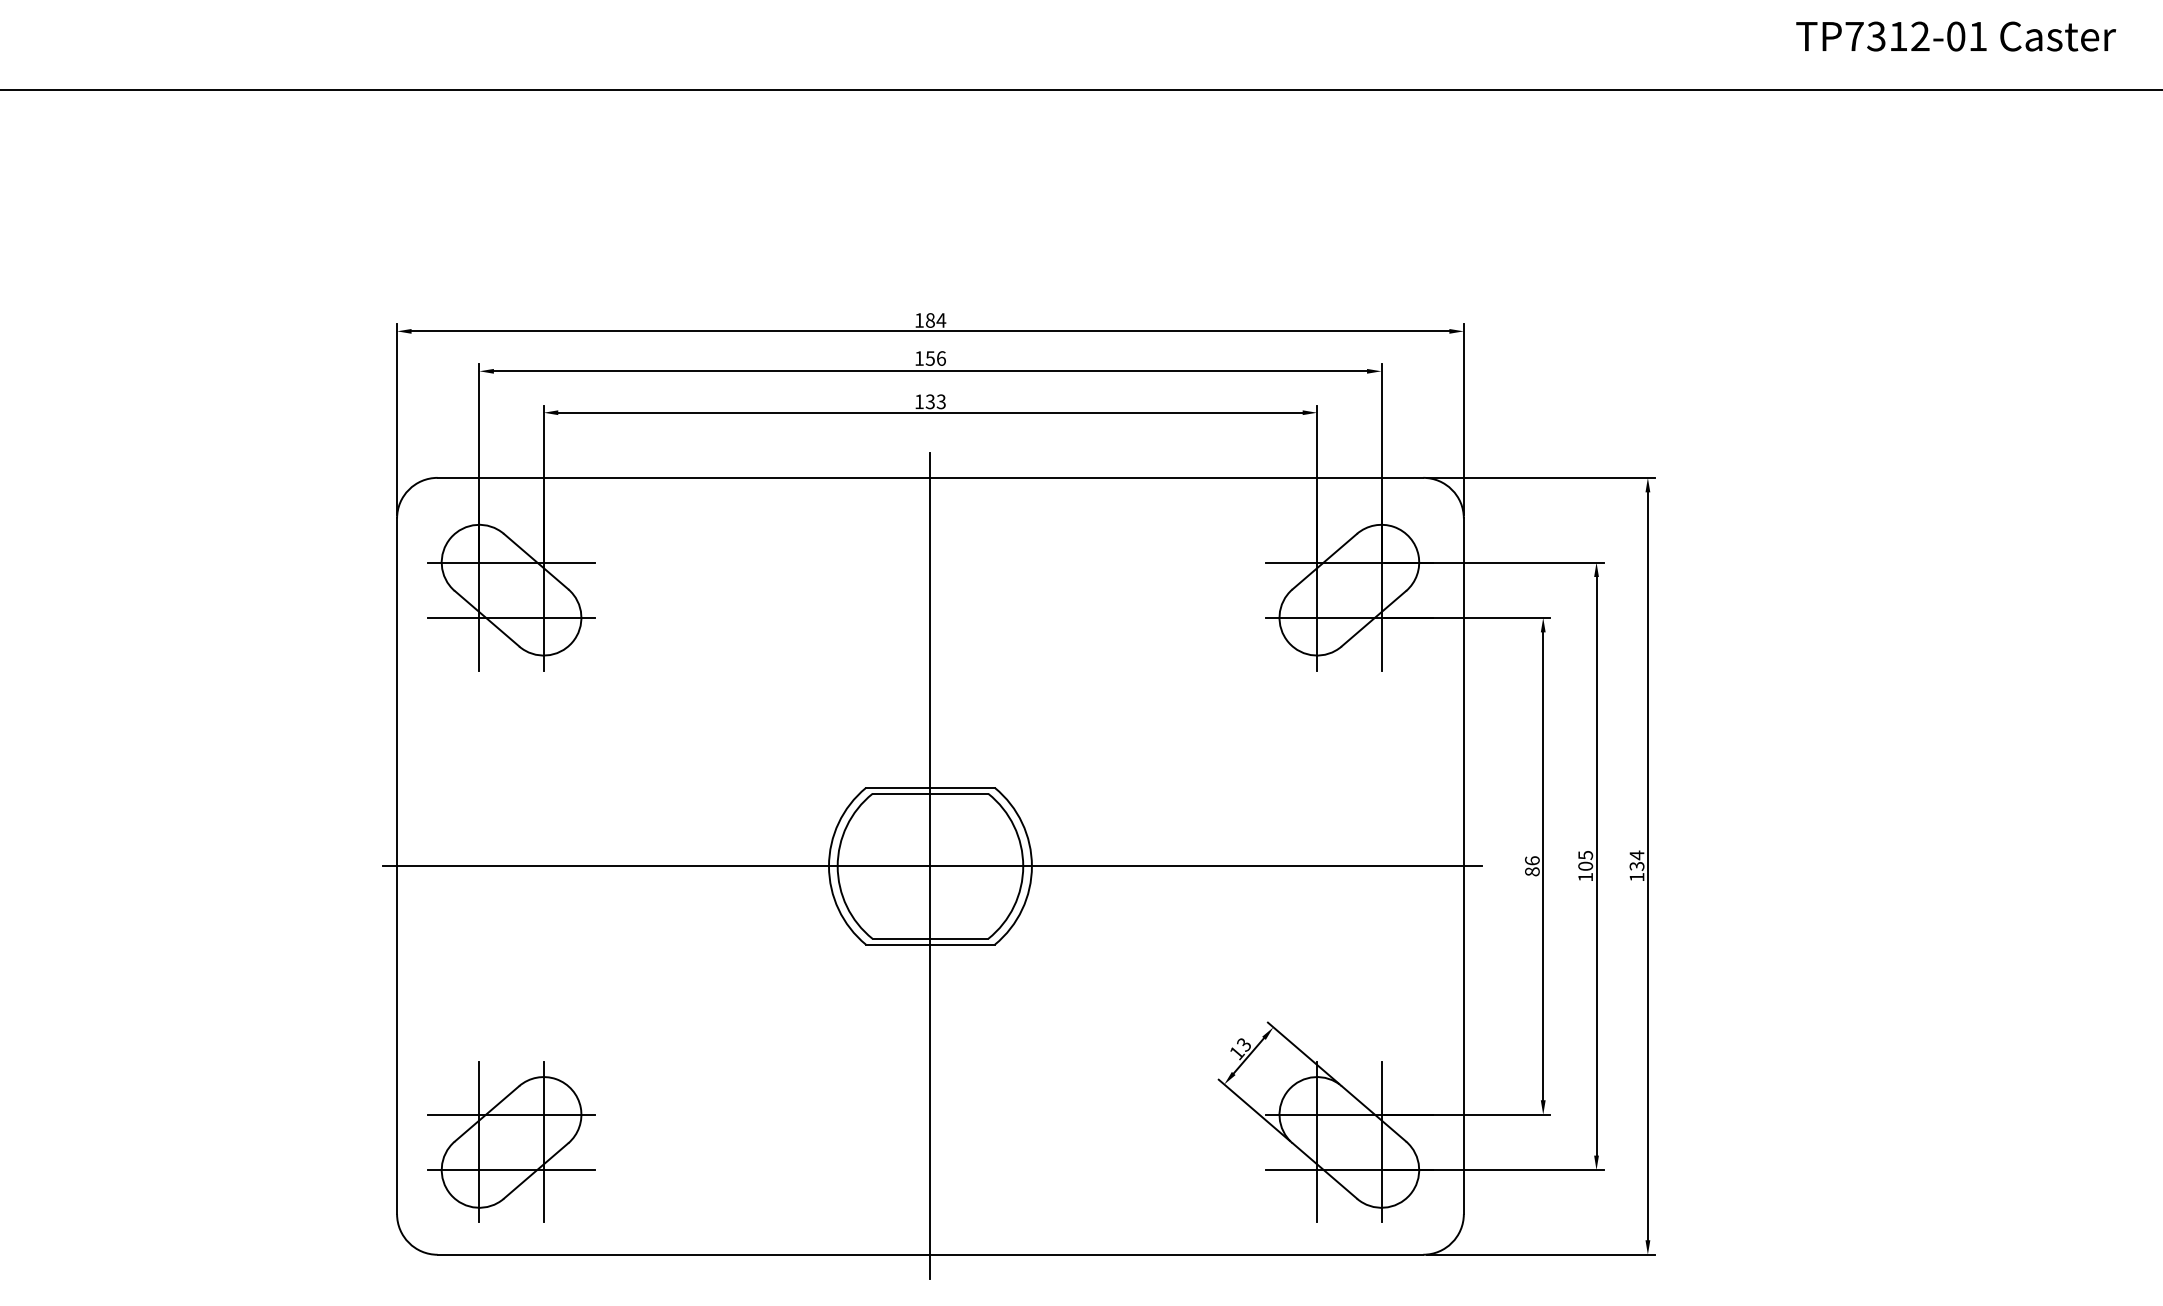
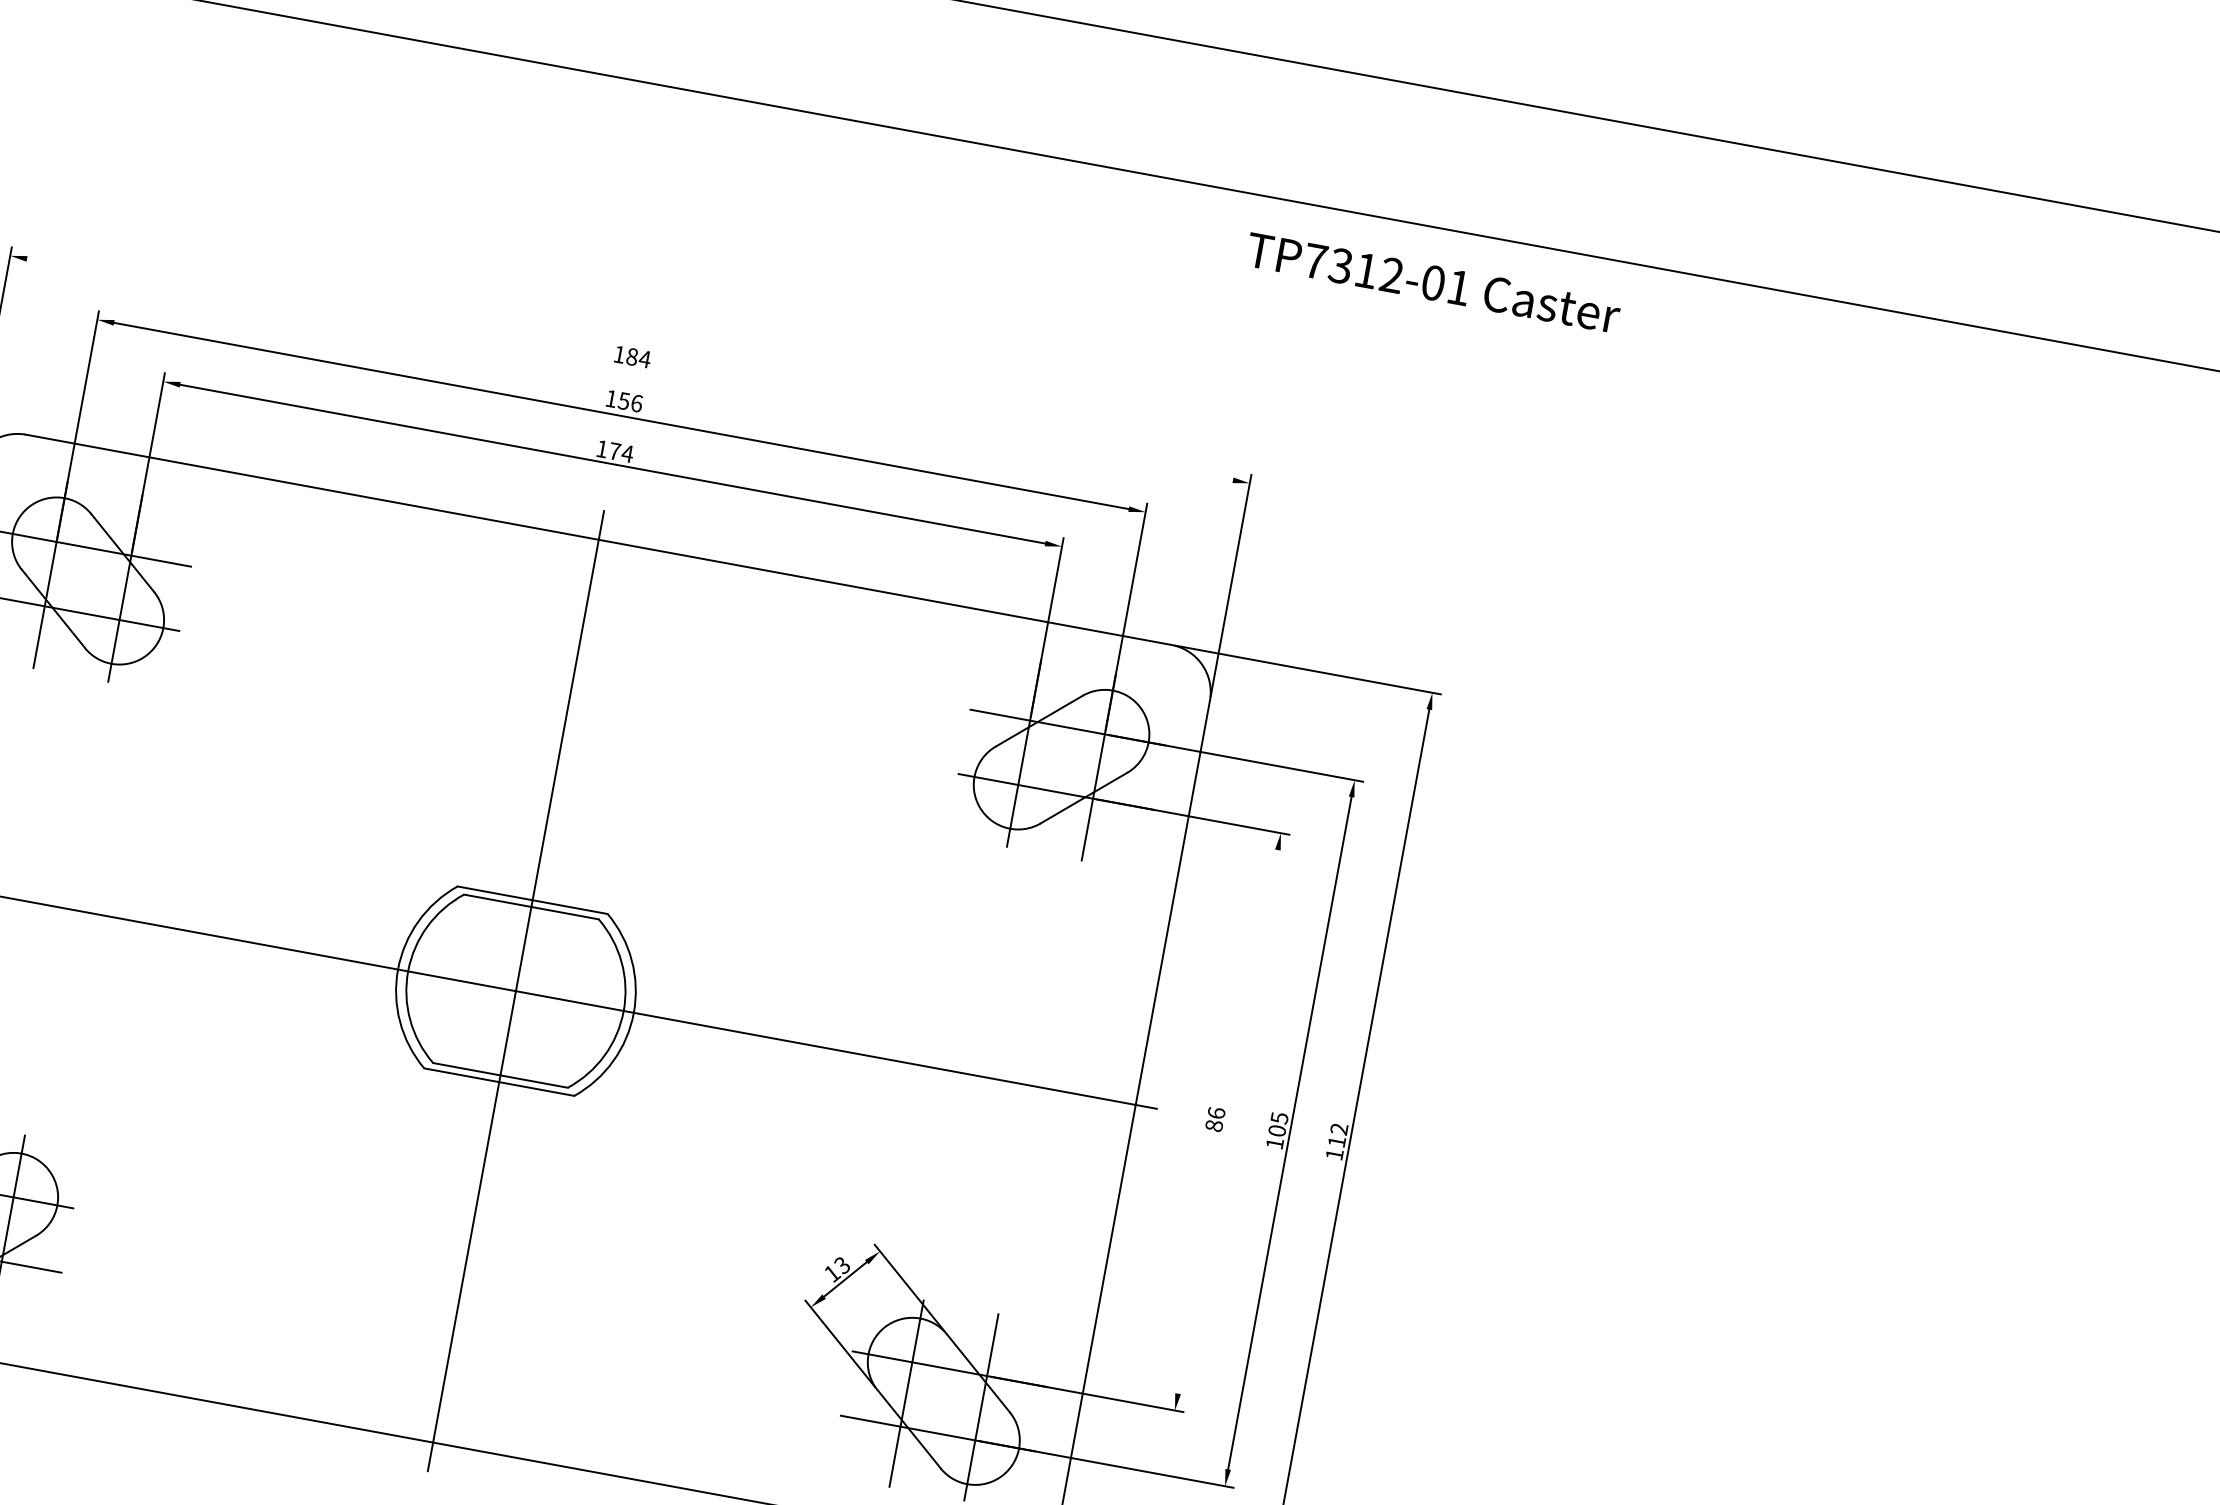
text: (1956, 36) -> (1433, 283), moved
line: (930, 331) -> (630, 369), removed
text: (935, 401) -> (620, 452), 133 -> 174
text: (1636, 860) -> (1337, 1135), 134 -> 112
line: (1543, 866) -> (1228, 1122), removed

